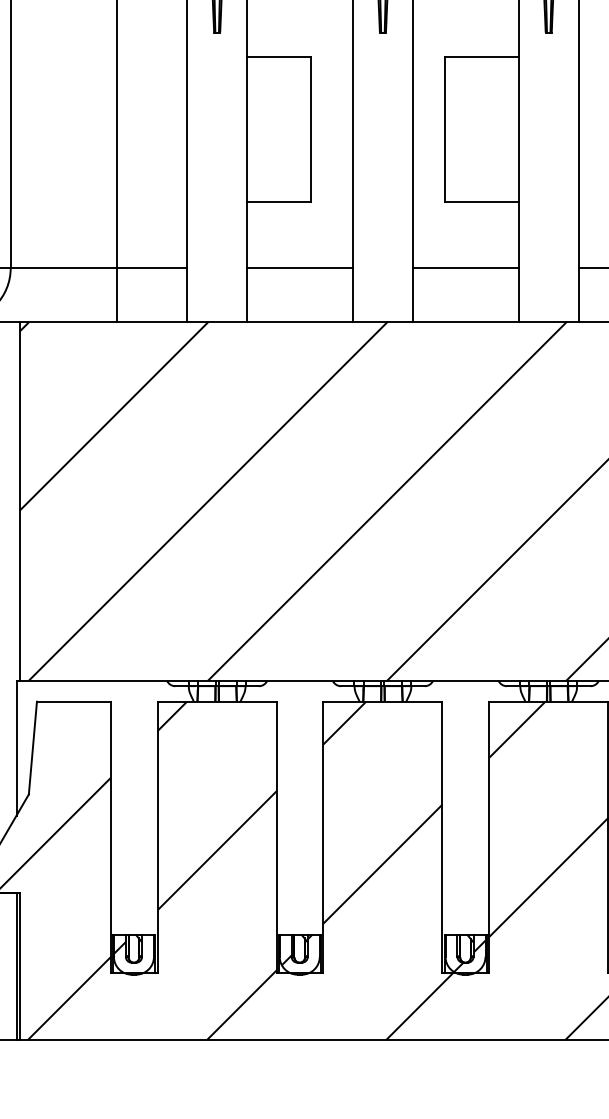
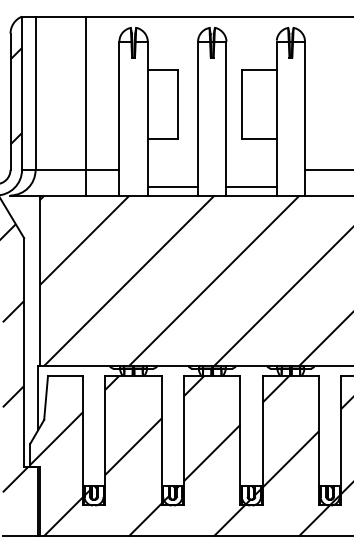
line: (299, 266) -> (172, 186), moved
line: (465, 266) -> (251, 186), moved

